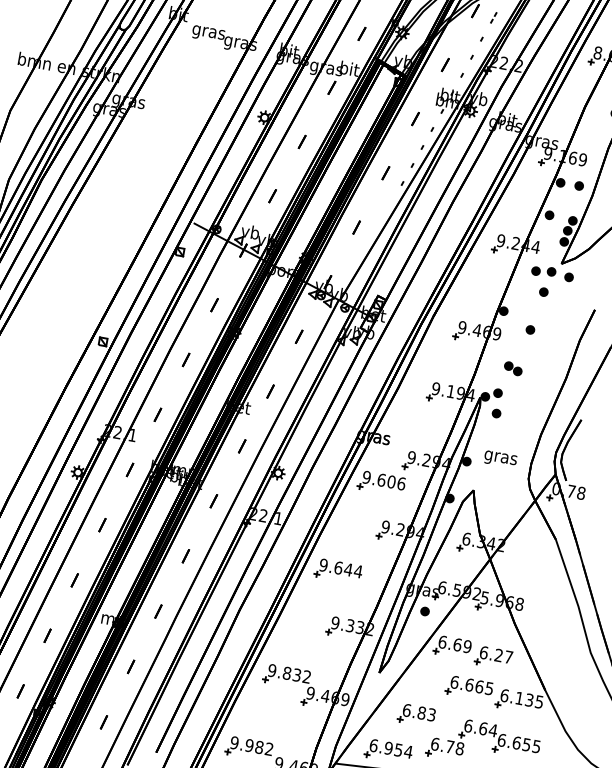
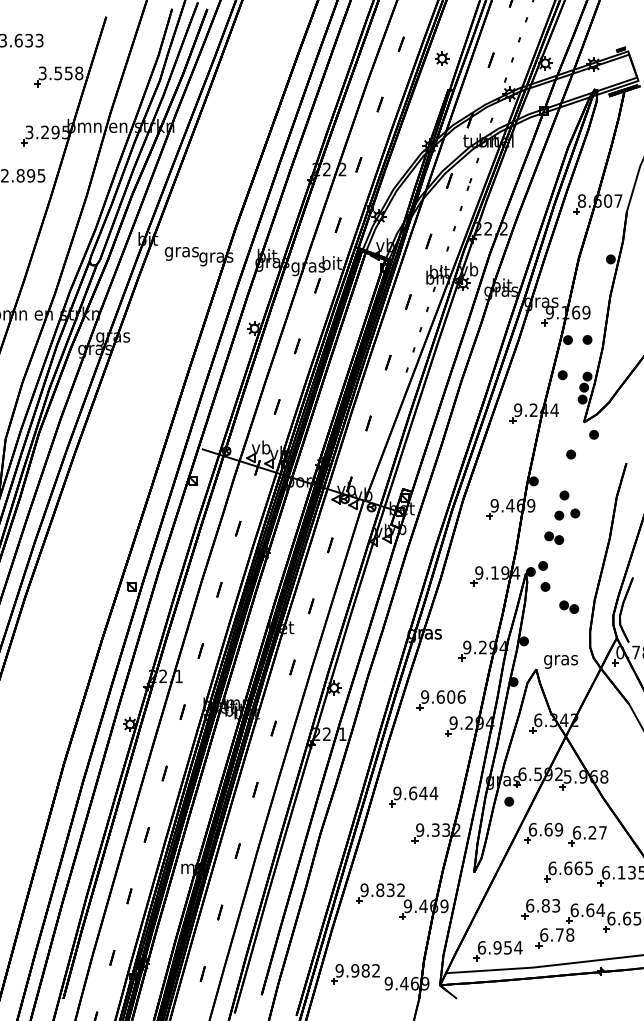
part: (544, 271) -> (567, 514), moved
part: (516, 436) -> (569, 606), added
text: (500, 458) -> (560, 661), moved
part: (380, 483) -> (440, 700), moved
part: (338, 570) -> (413, 796), moved
part: (416, 715) -> (540, 909), moved

